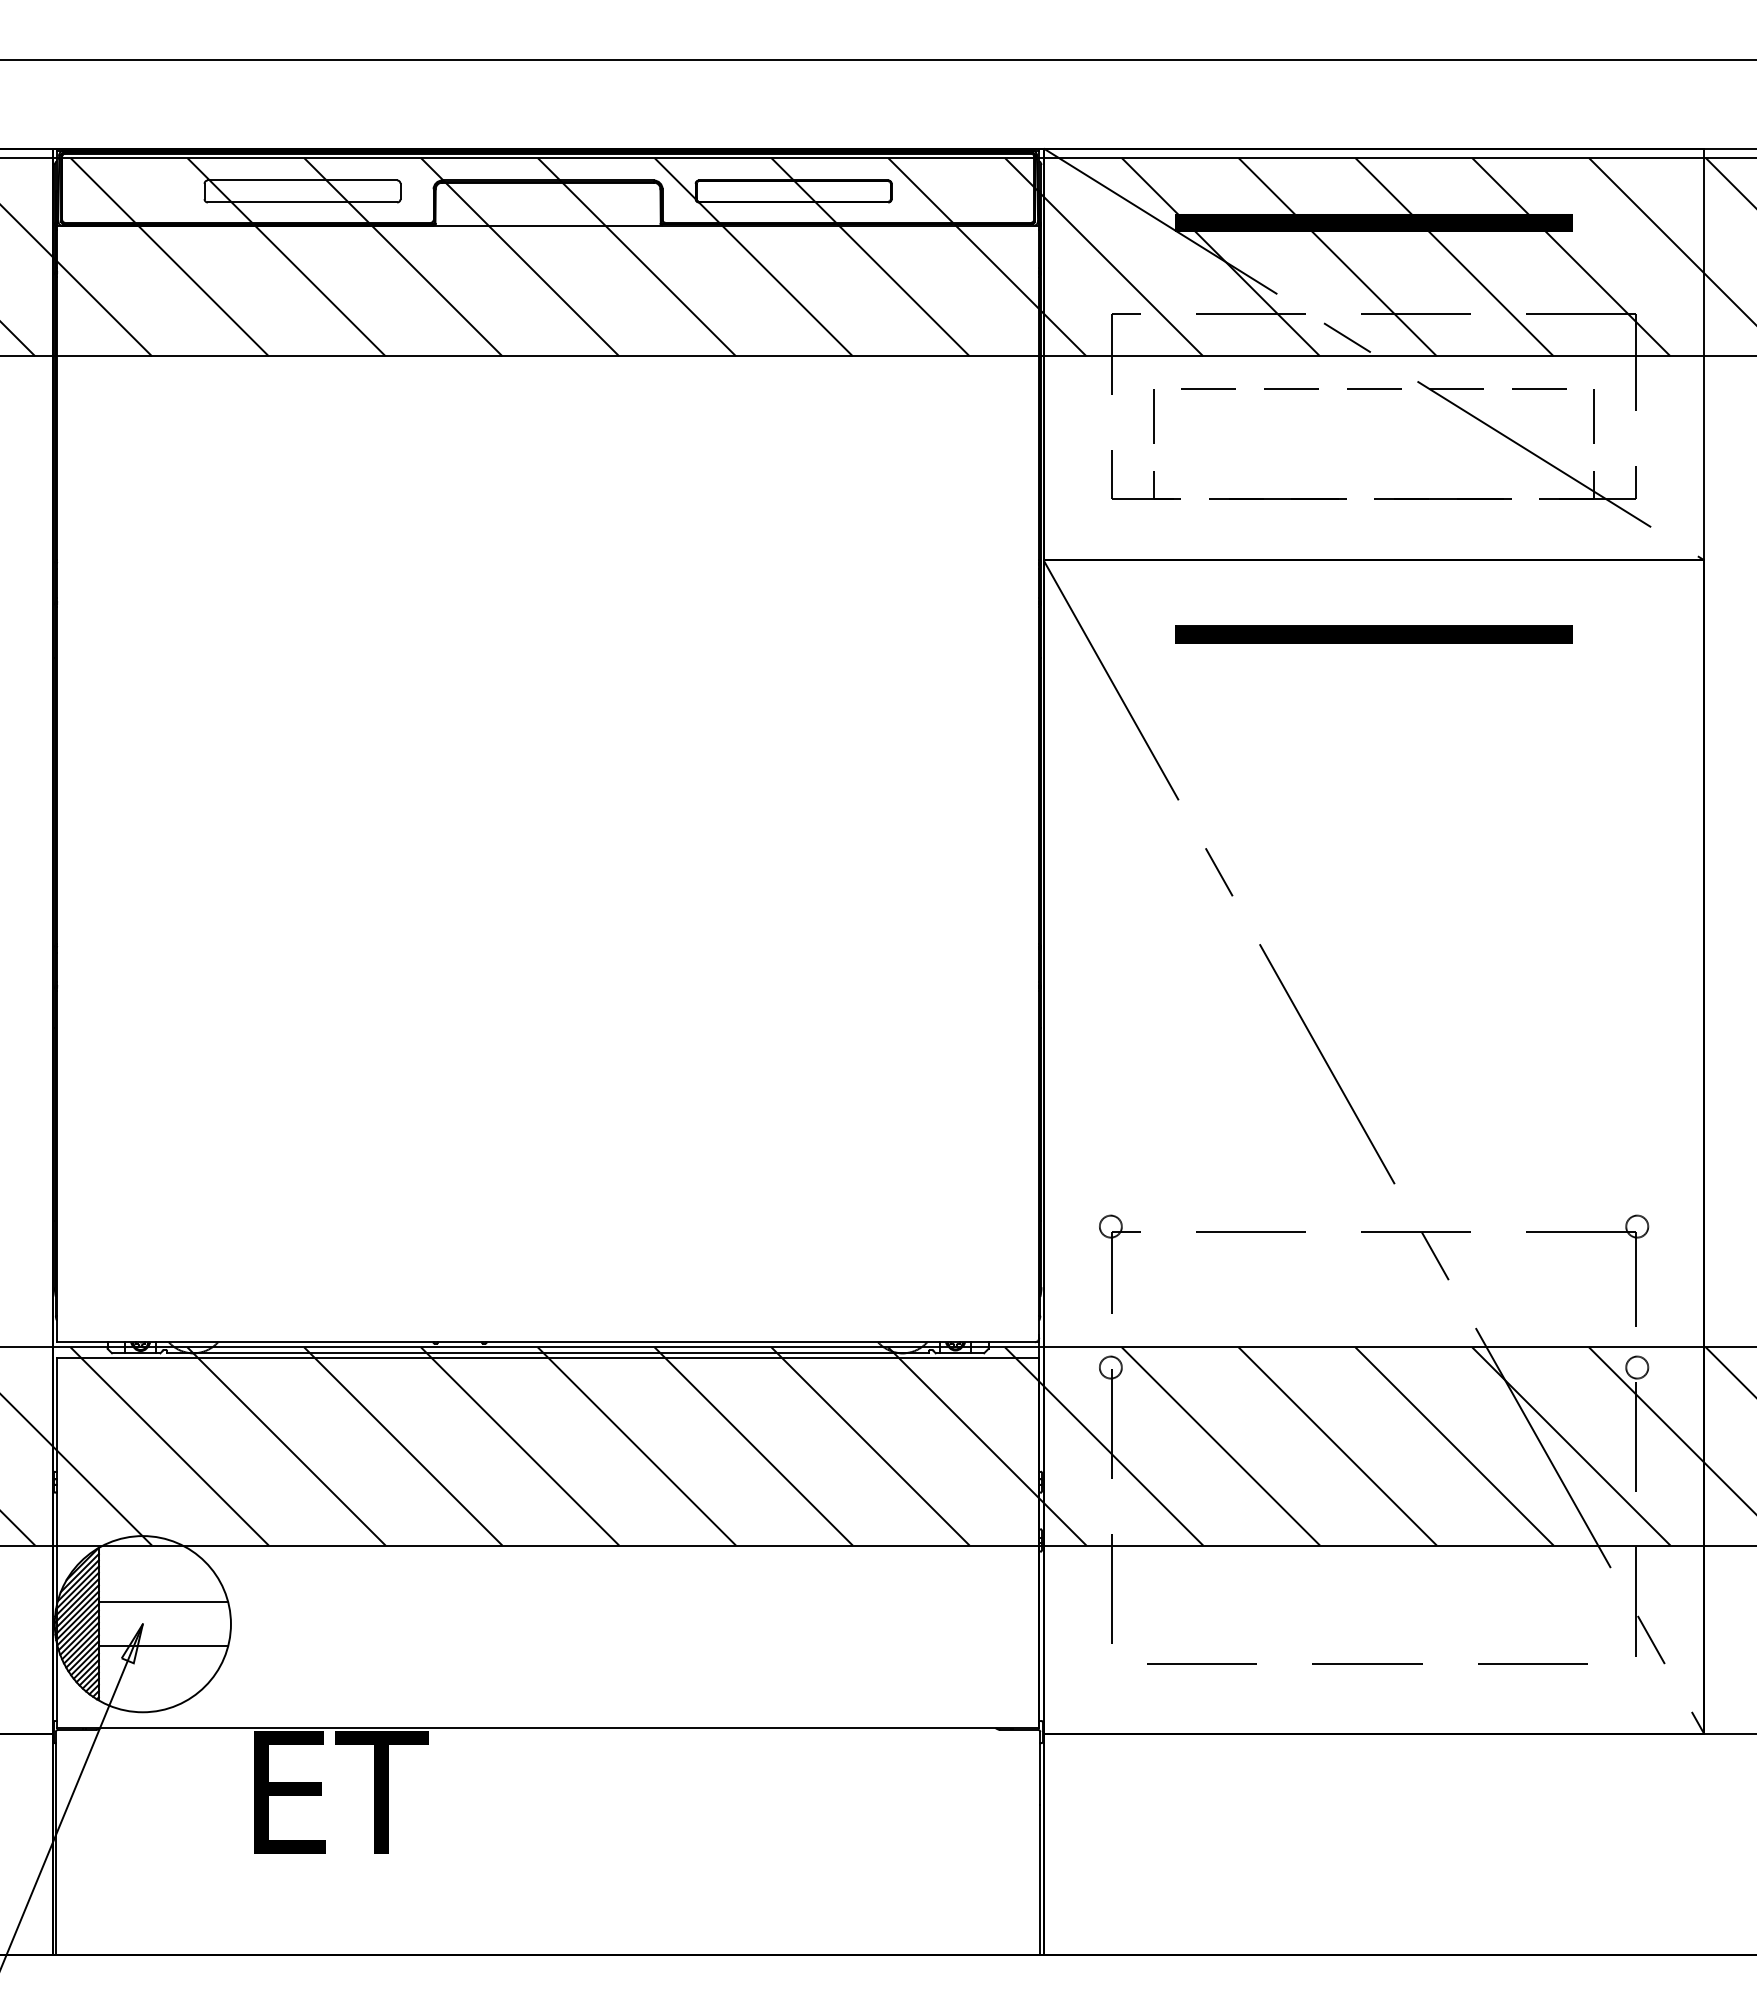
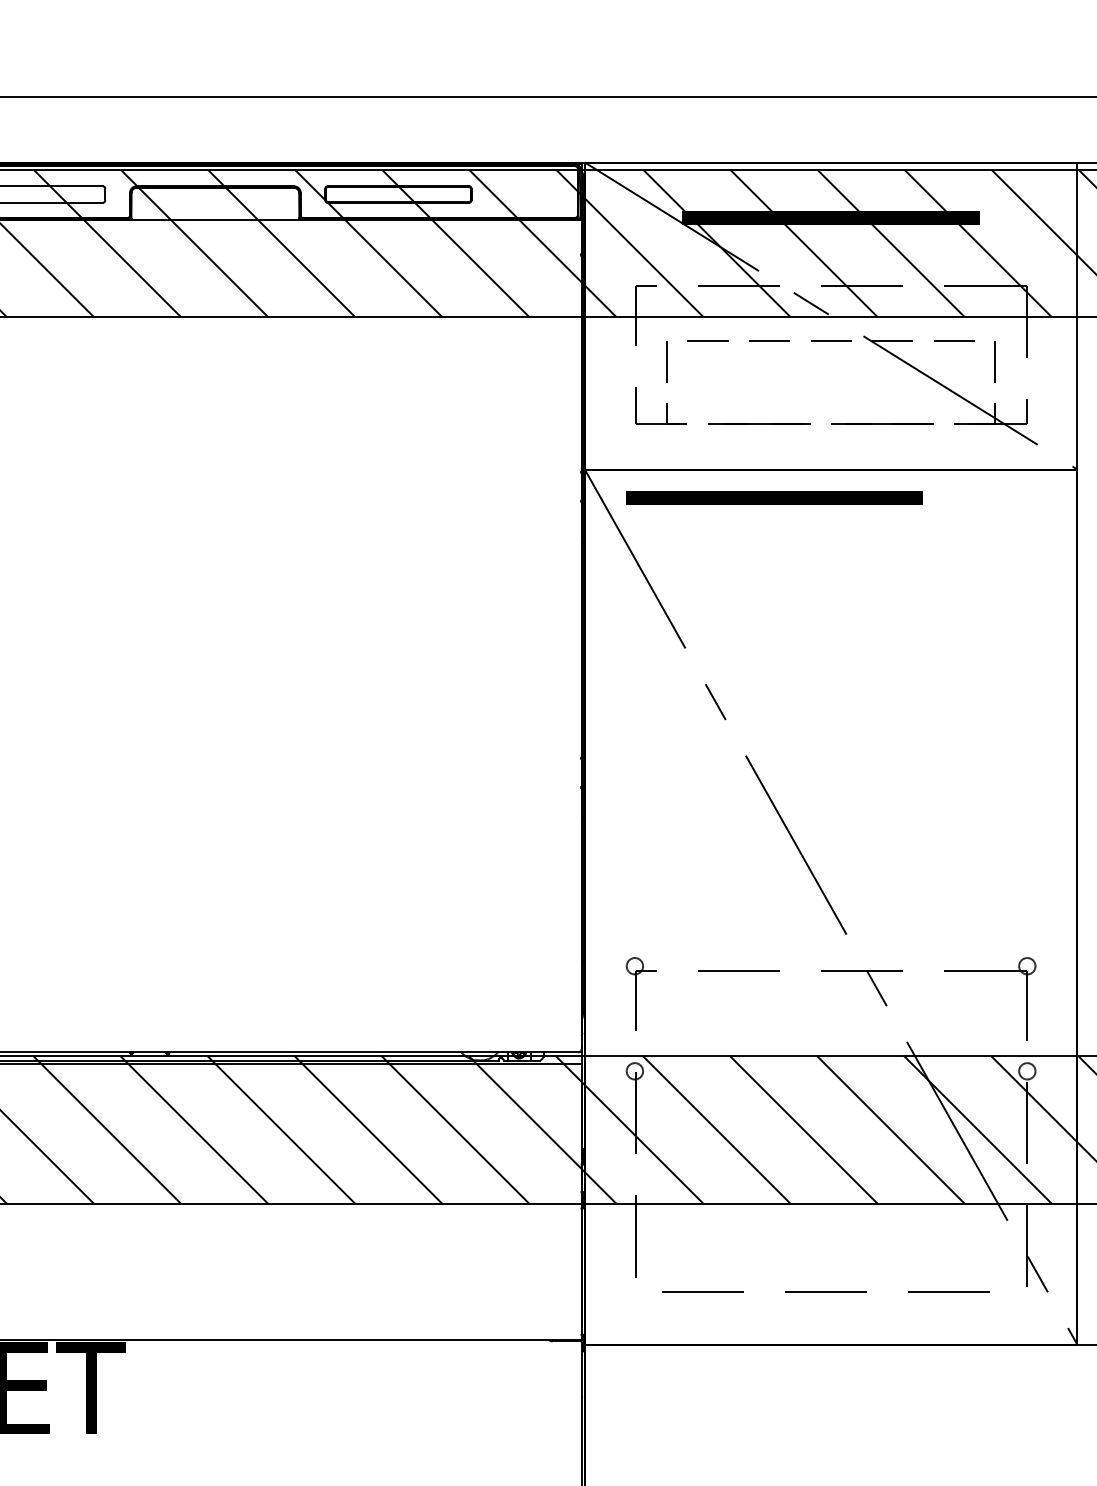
part: (1373, 634) -> (774, 497), moved

